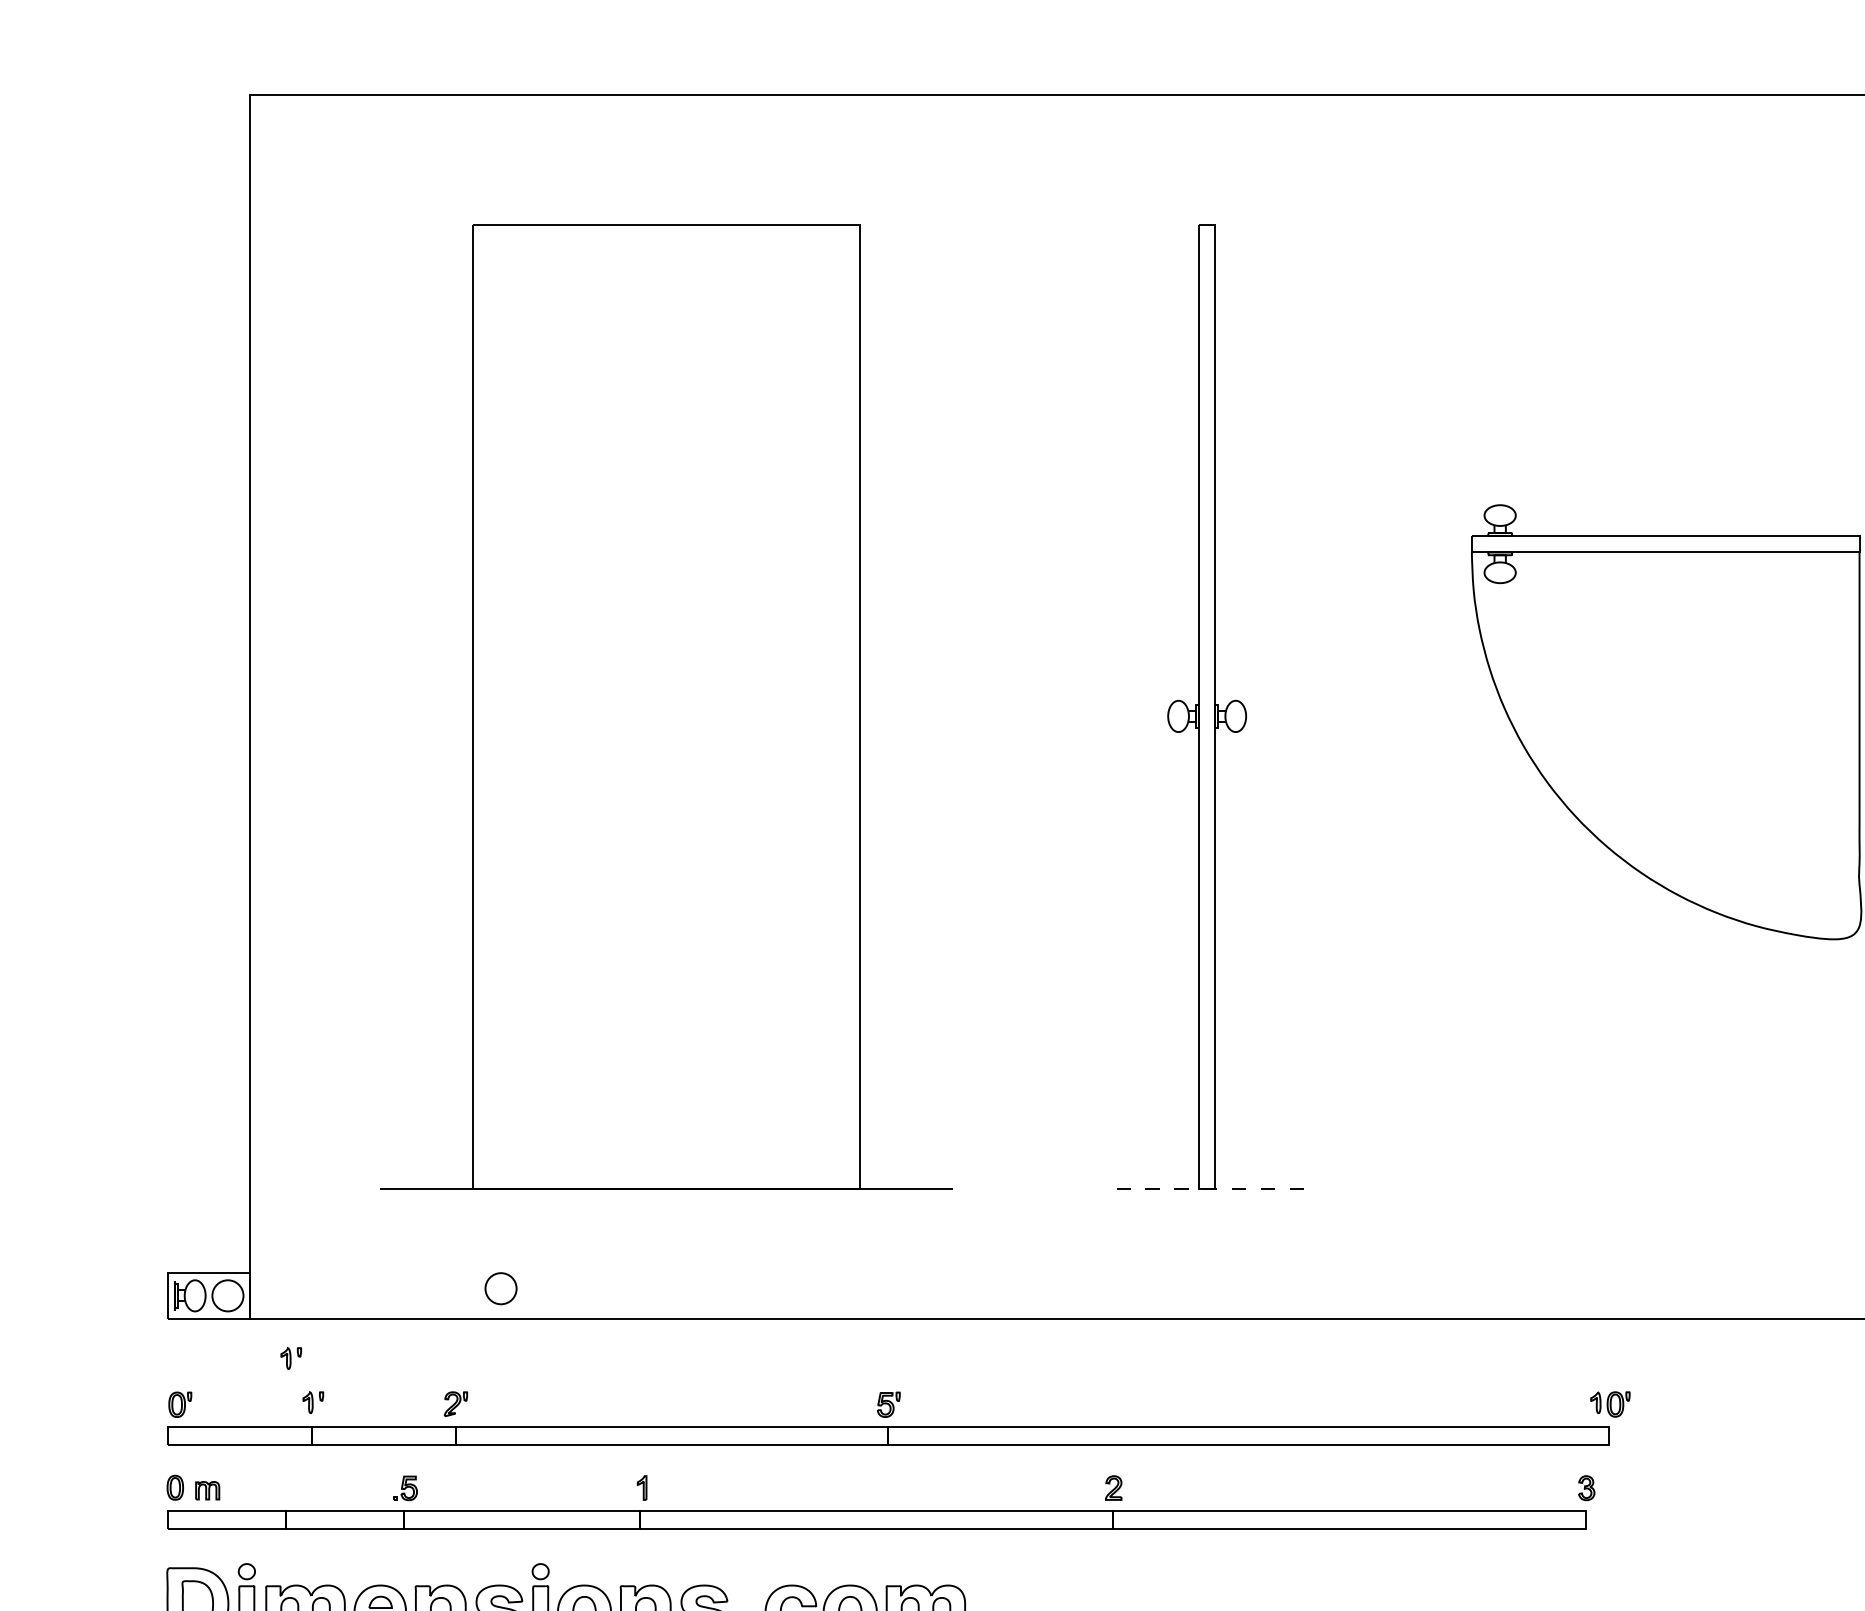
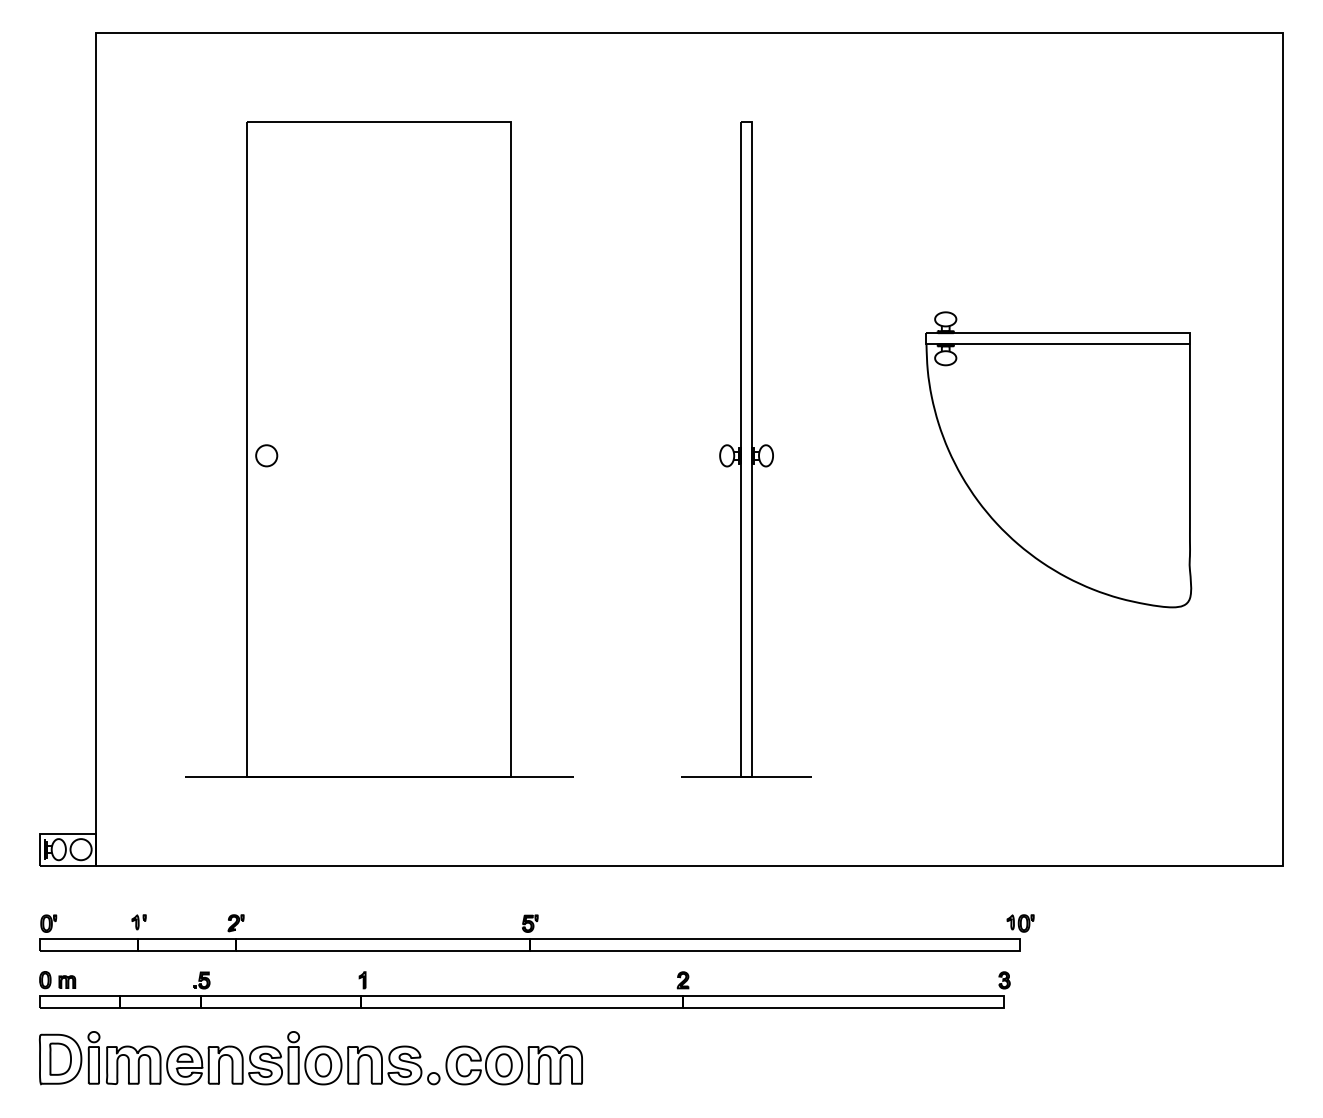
line: (1207, 1189) -> (746, 777), dashed -> solid
circle: (500, 1288) -> (266, 455), moved
part: (290, 1358) -> (123, 892), removed

